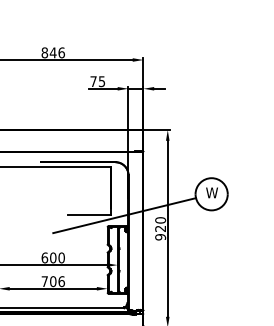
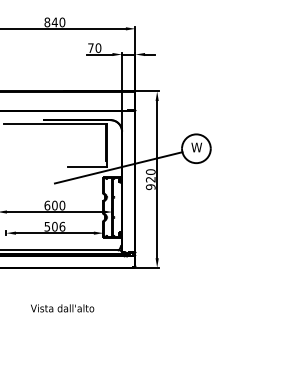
text: (61, 51) -> (62, 21), 846 -> 840
text: (102, 80) -> (98, 47), 75 -> 70
text: (44, 281) -> (47, 226), 706 -> 506

